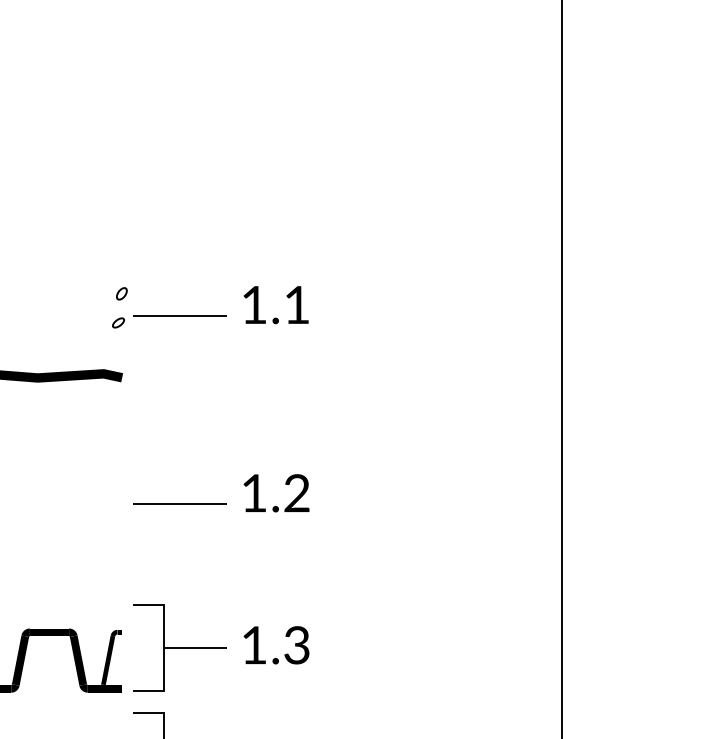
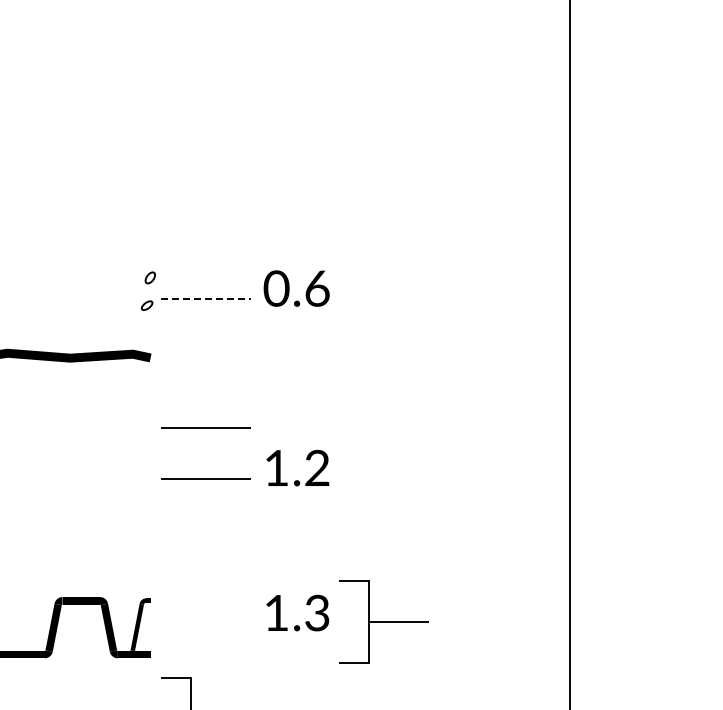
text: (275, 304) -> (296, 288), 1.1 -> 0.6
line: (179, 316) -> (205, 299), solid -> dashed
line: (179, 450) -> (205, 427), added
part: (179, 647) -> (383, 621), moved

